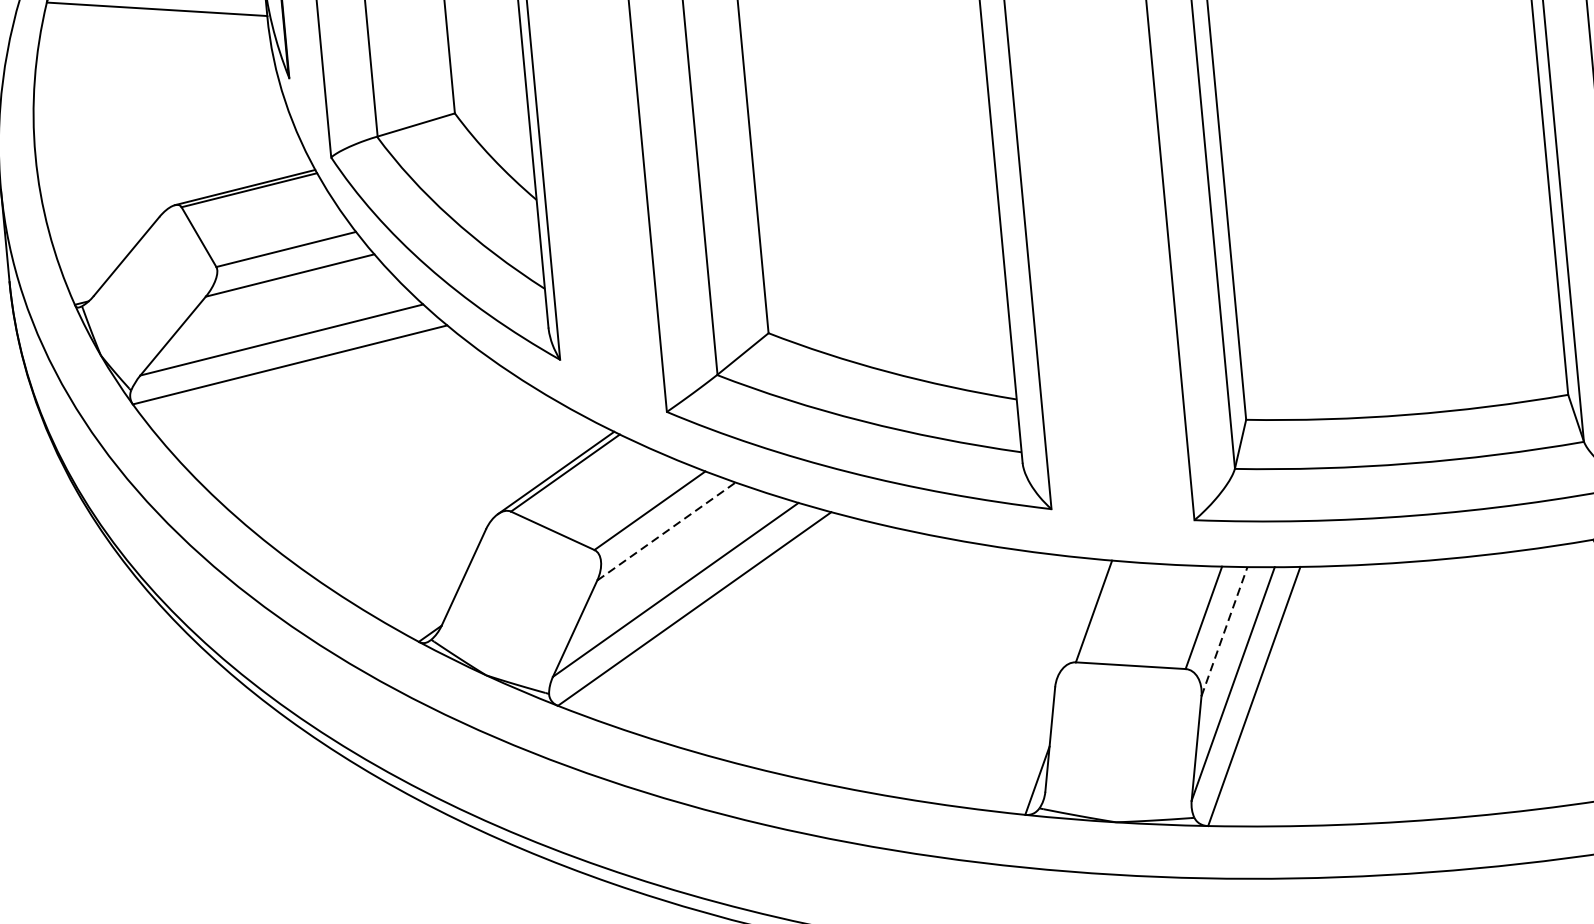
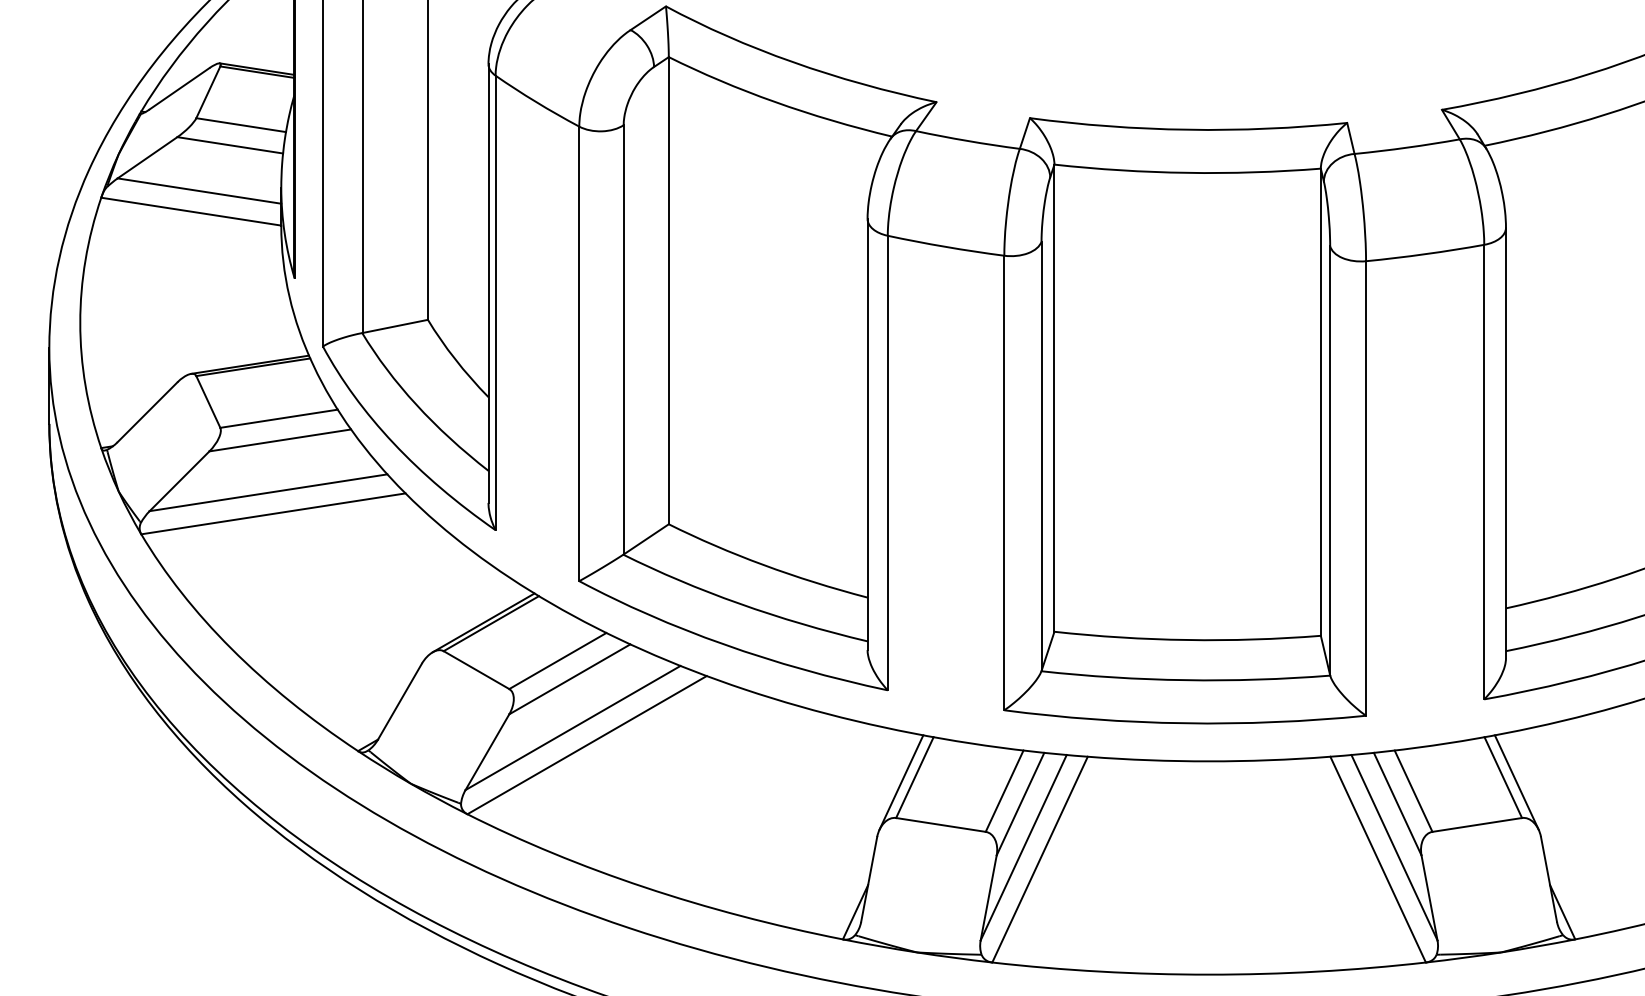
line: (666, 531) -> (569, 679), dashed -> solid
line: (1078, 618) -> (901, 782), added
line: (1224, 632) -> (1020, 804), dashed -> solid

